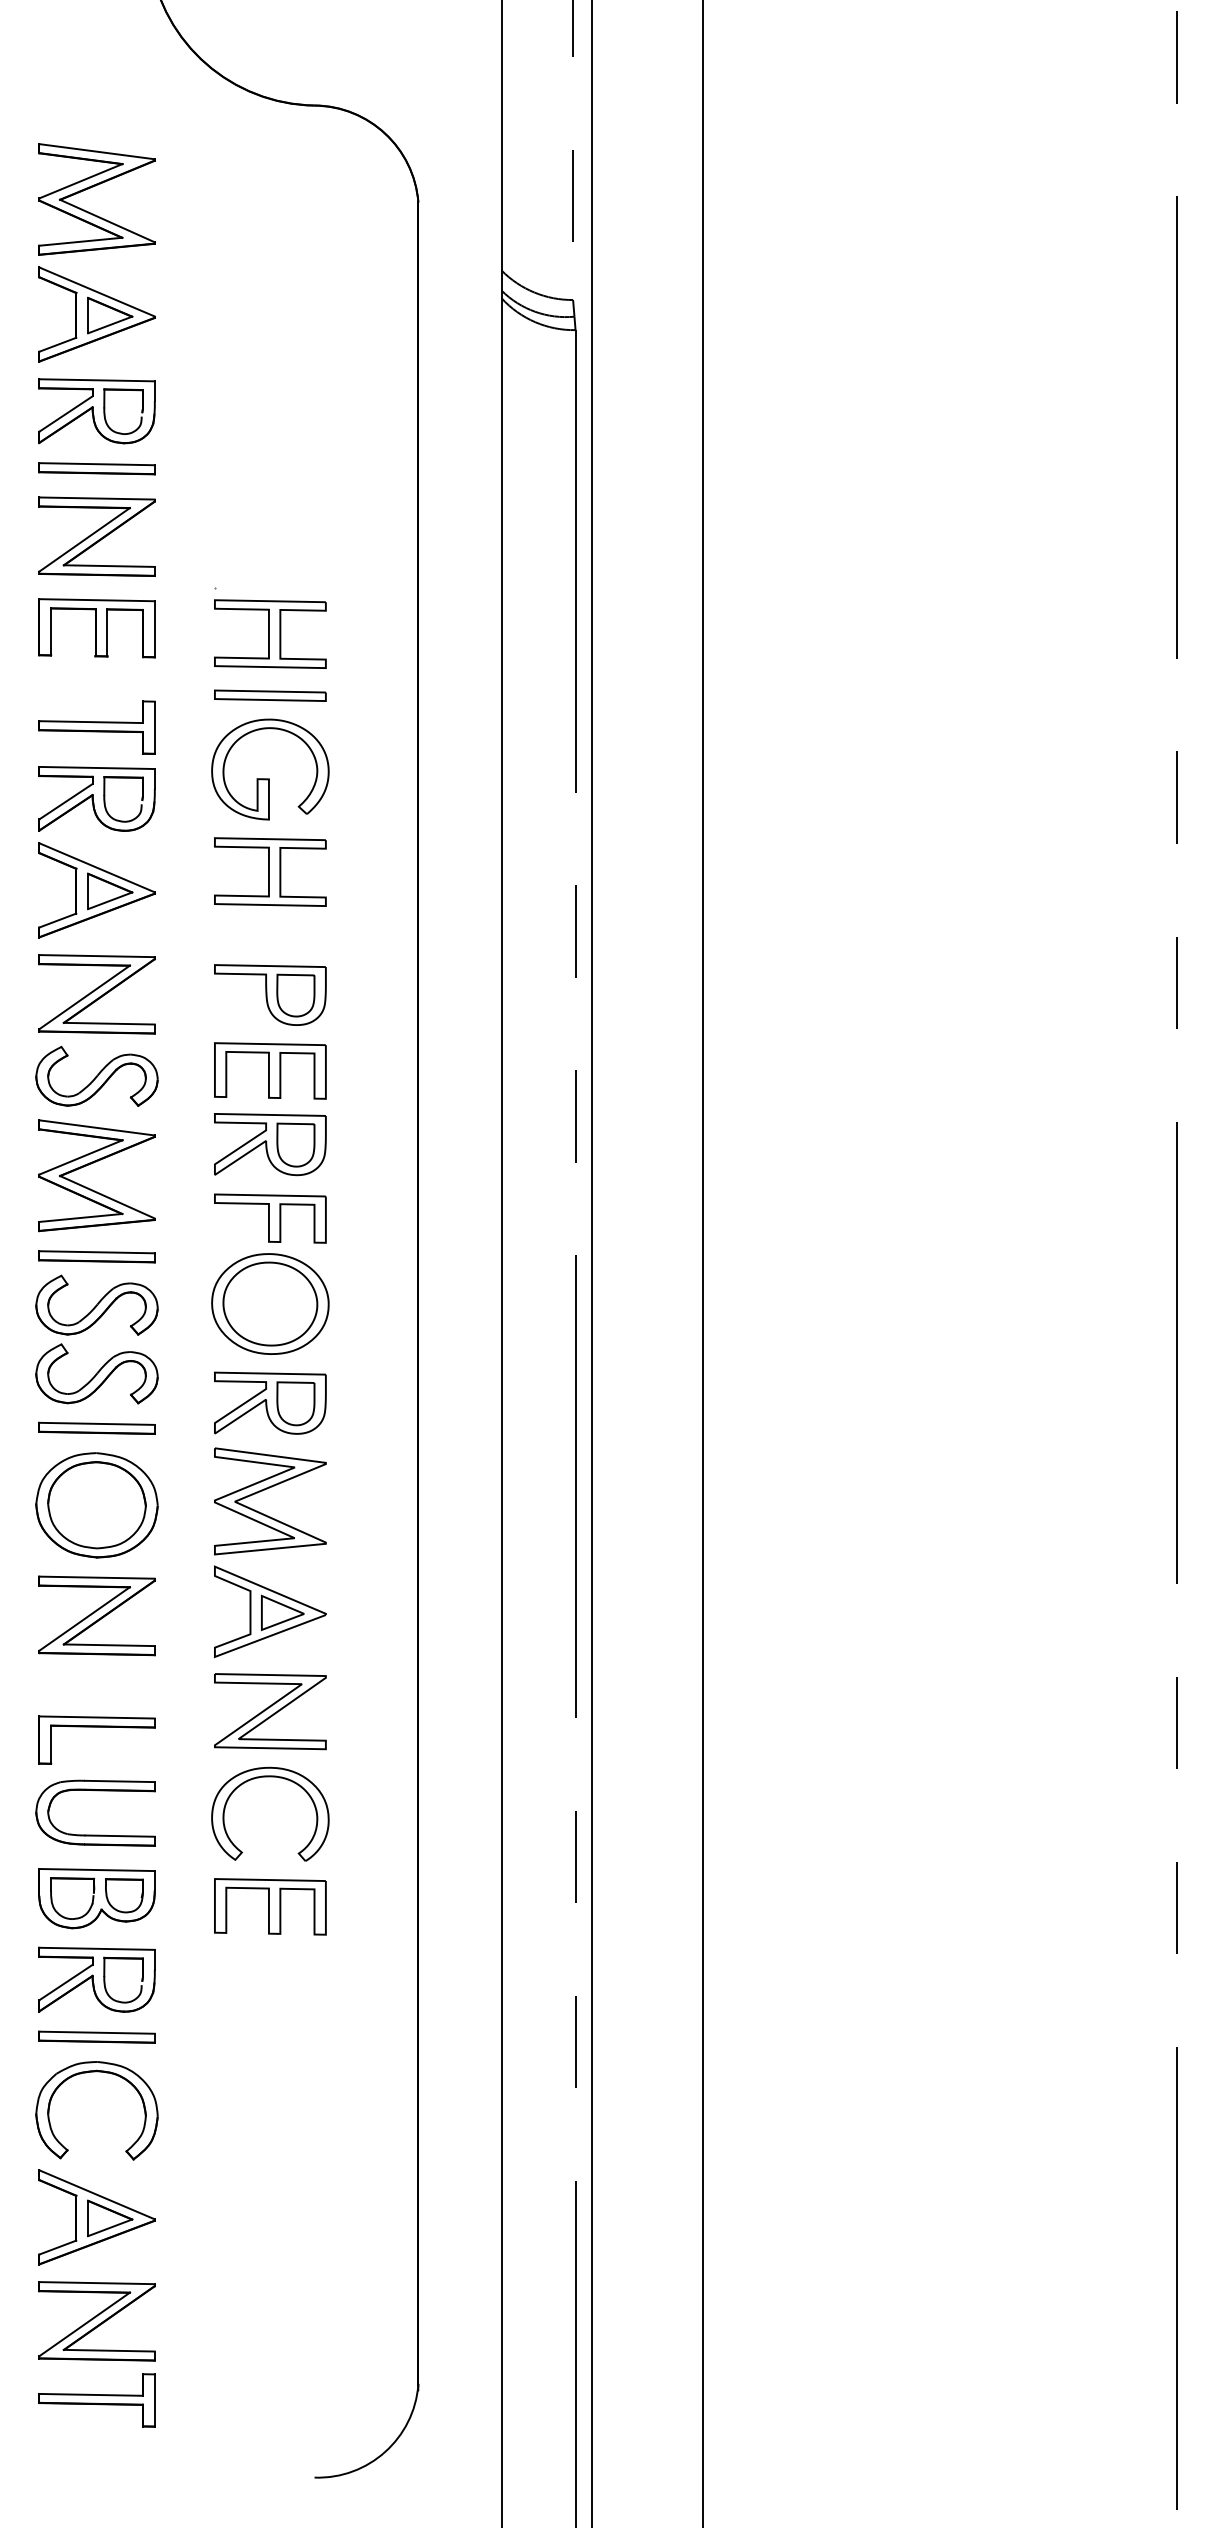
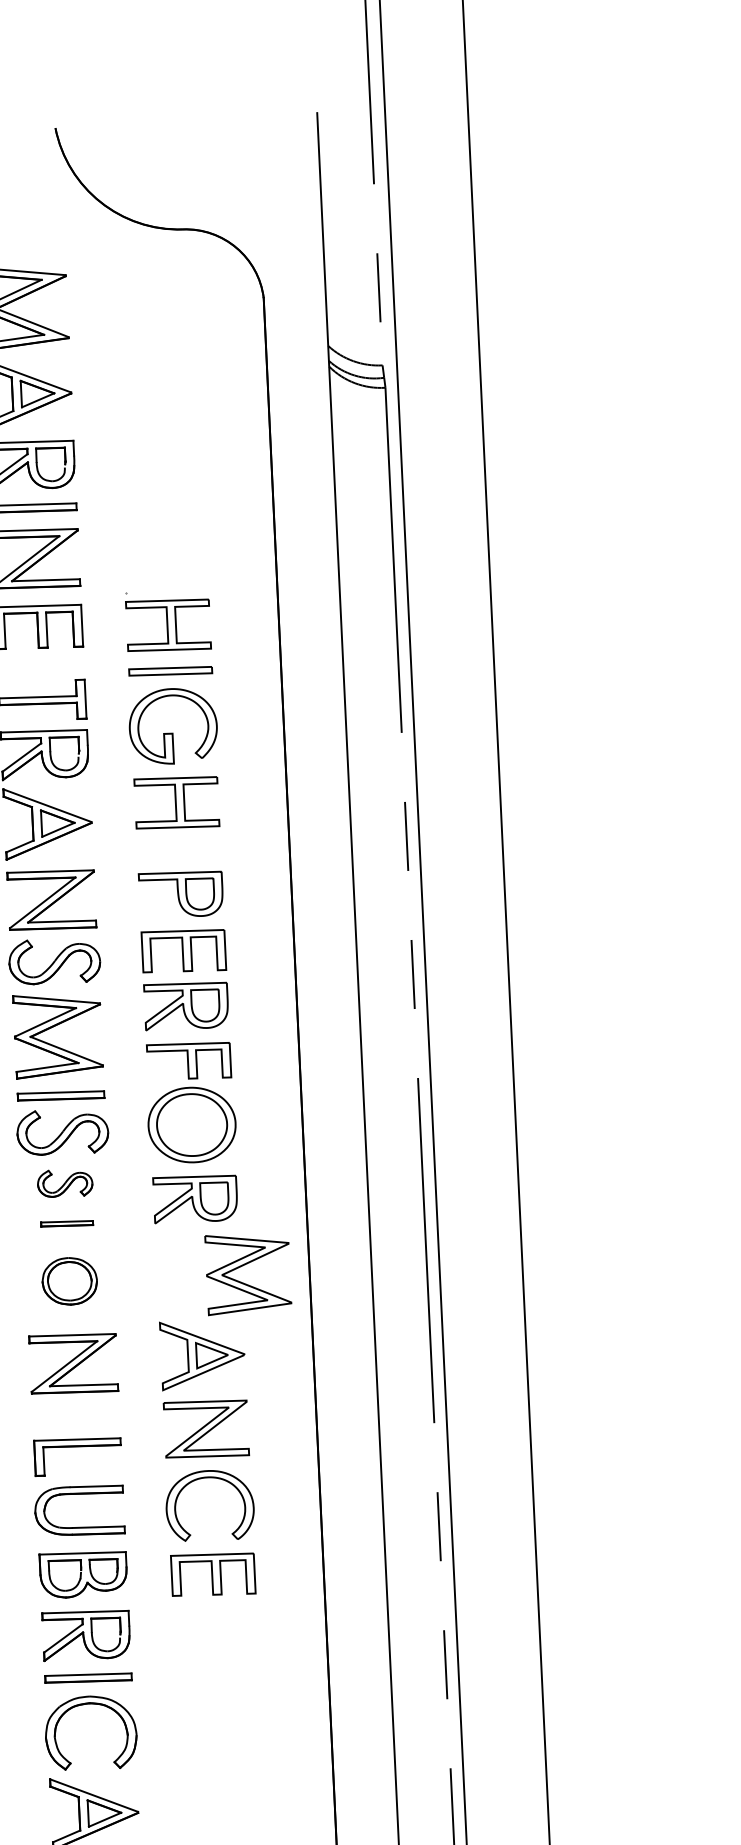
part: (96, 1373) -> (64, 1182), size x0.6
part: (96, 1427) -> (66, 1223), size x0.6
part: (267, 1489) -> (245, 1264), moved
part: (96, 1505) -> (69, 1281), size x0.6

